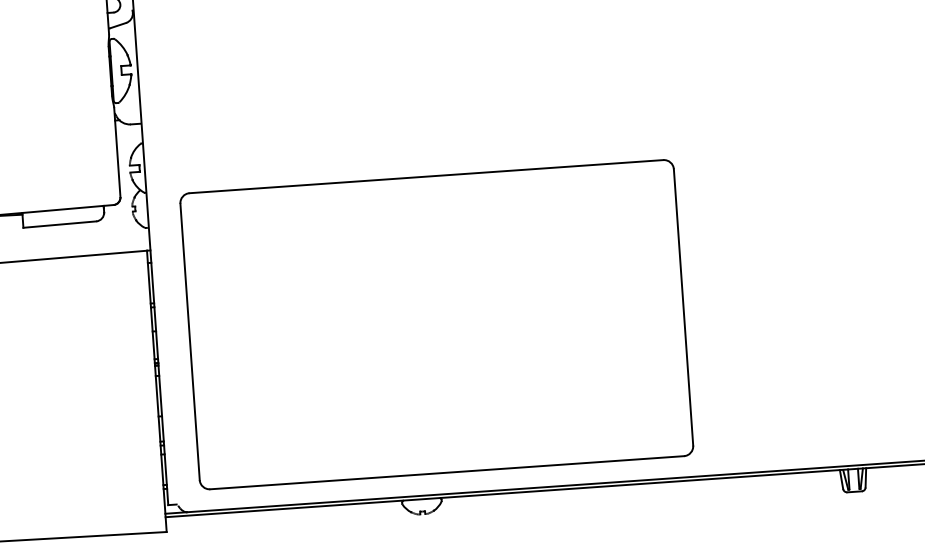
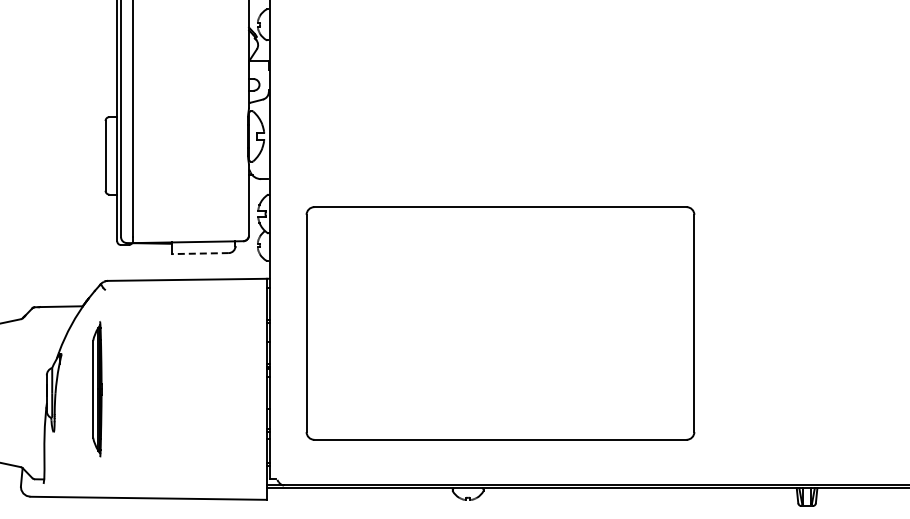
line: (60, 224) -> (200, 253), solid -> dashed
part: (436, 324) -> (500, 323), moved

